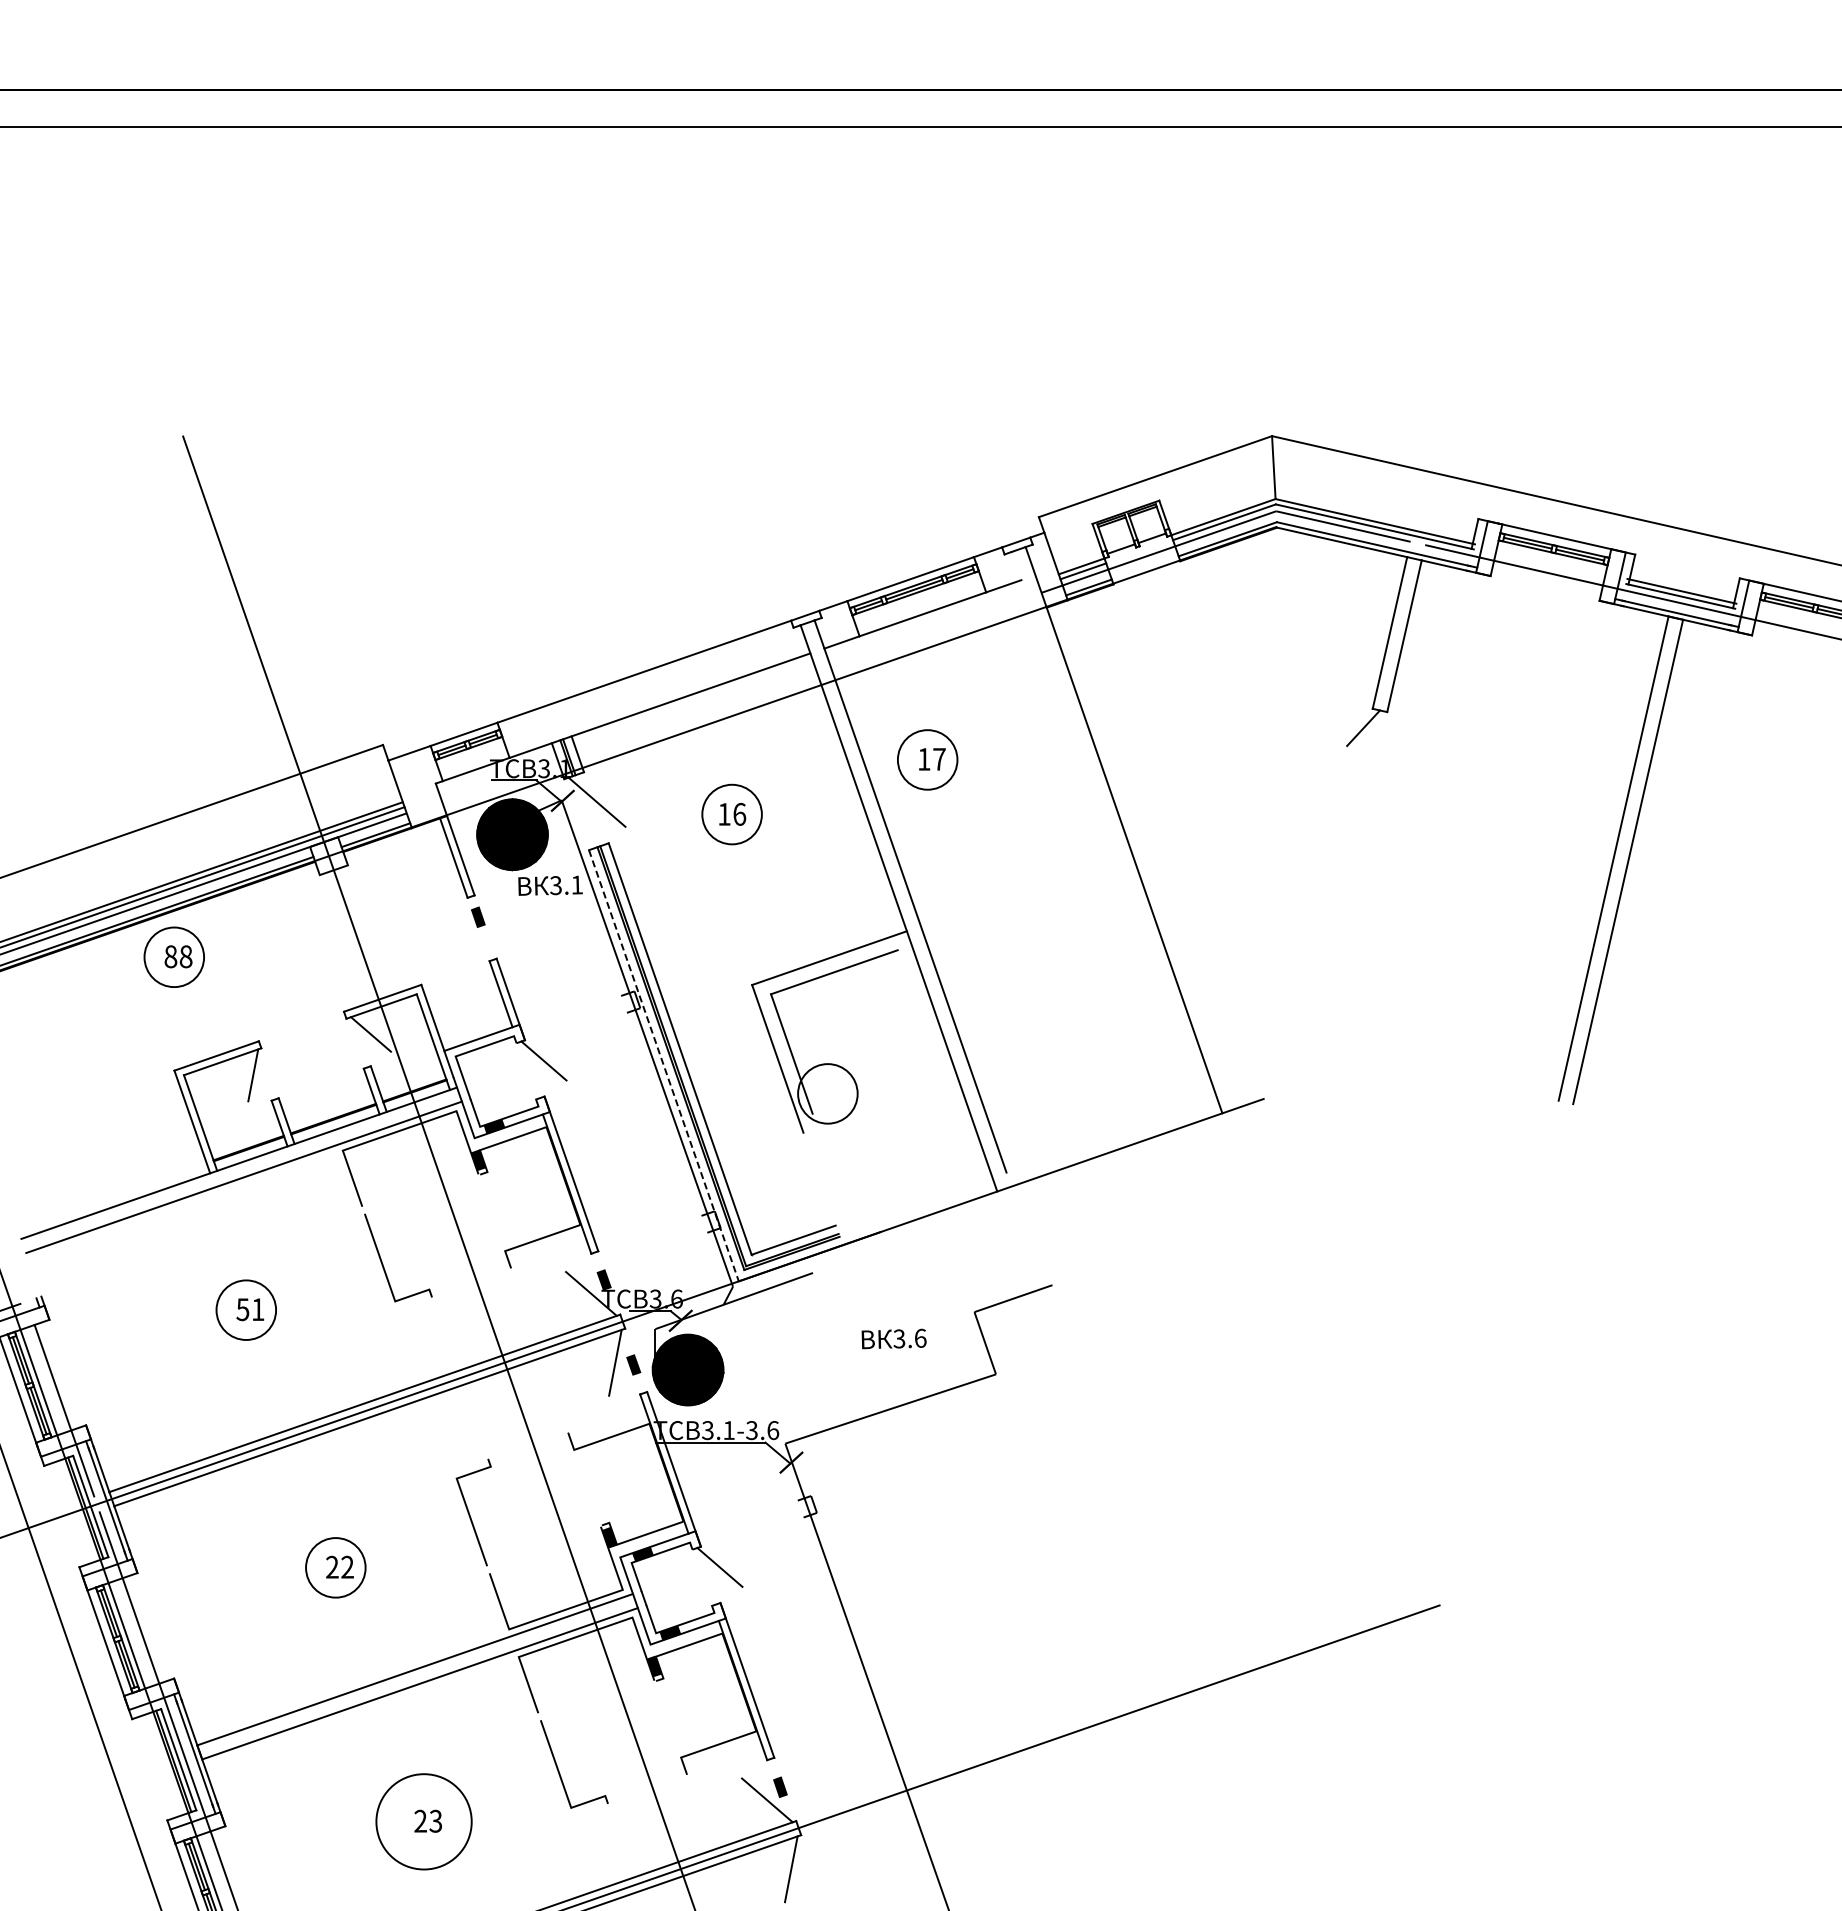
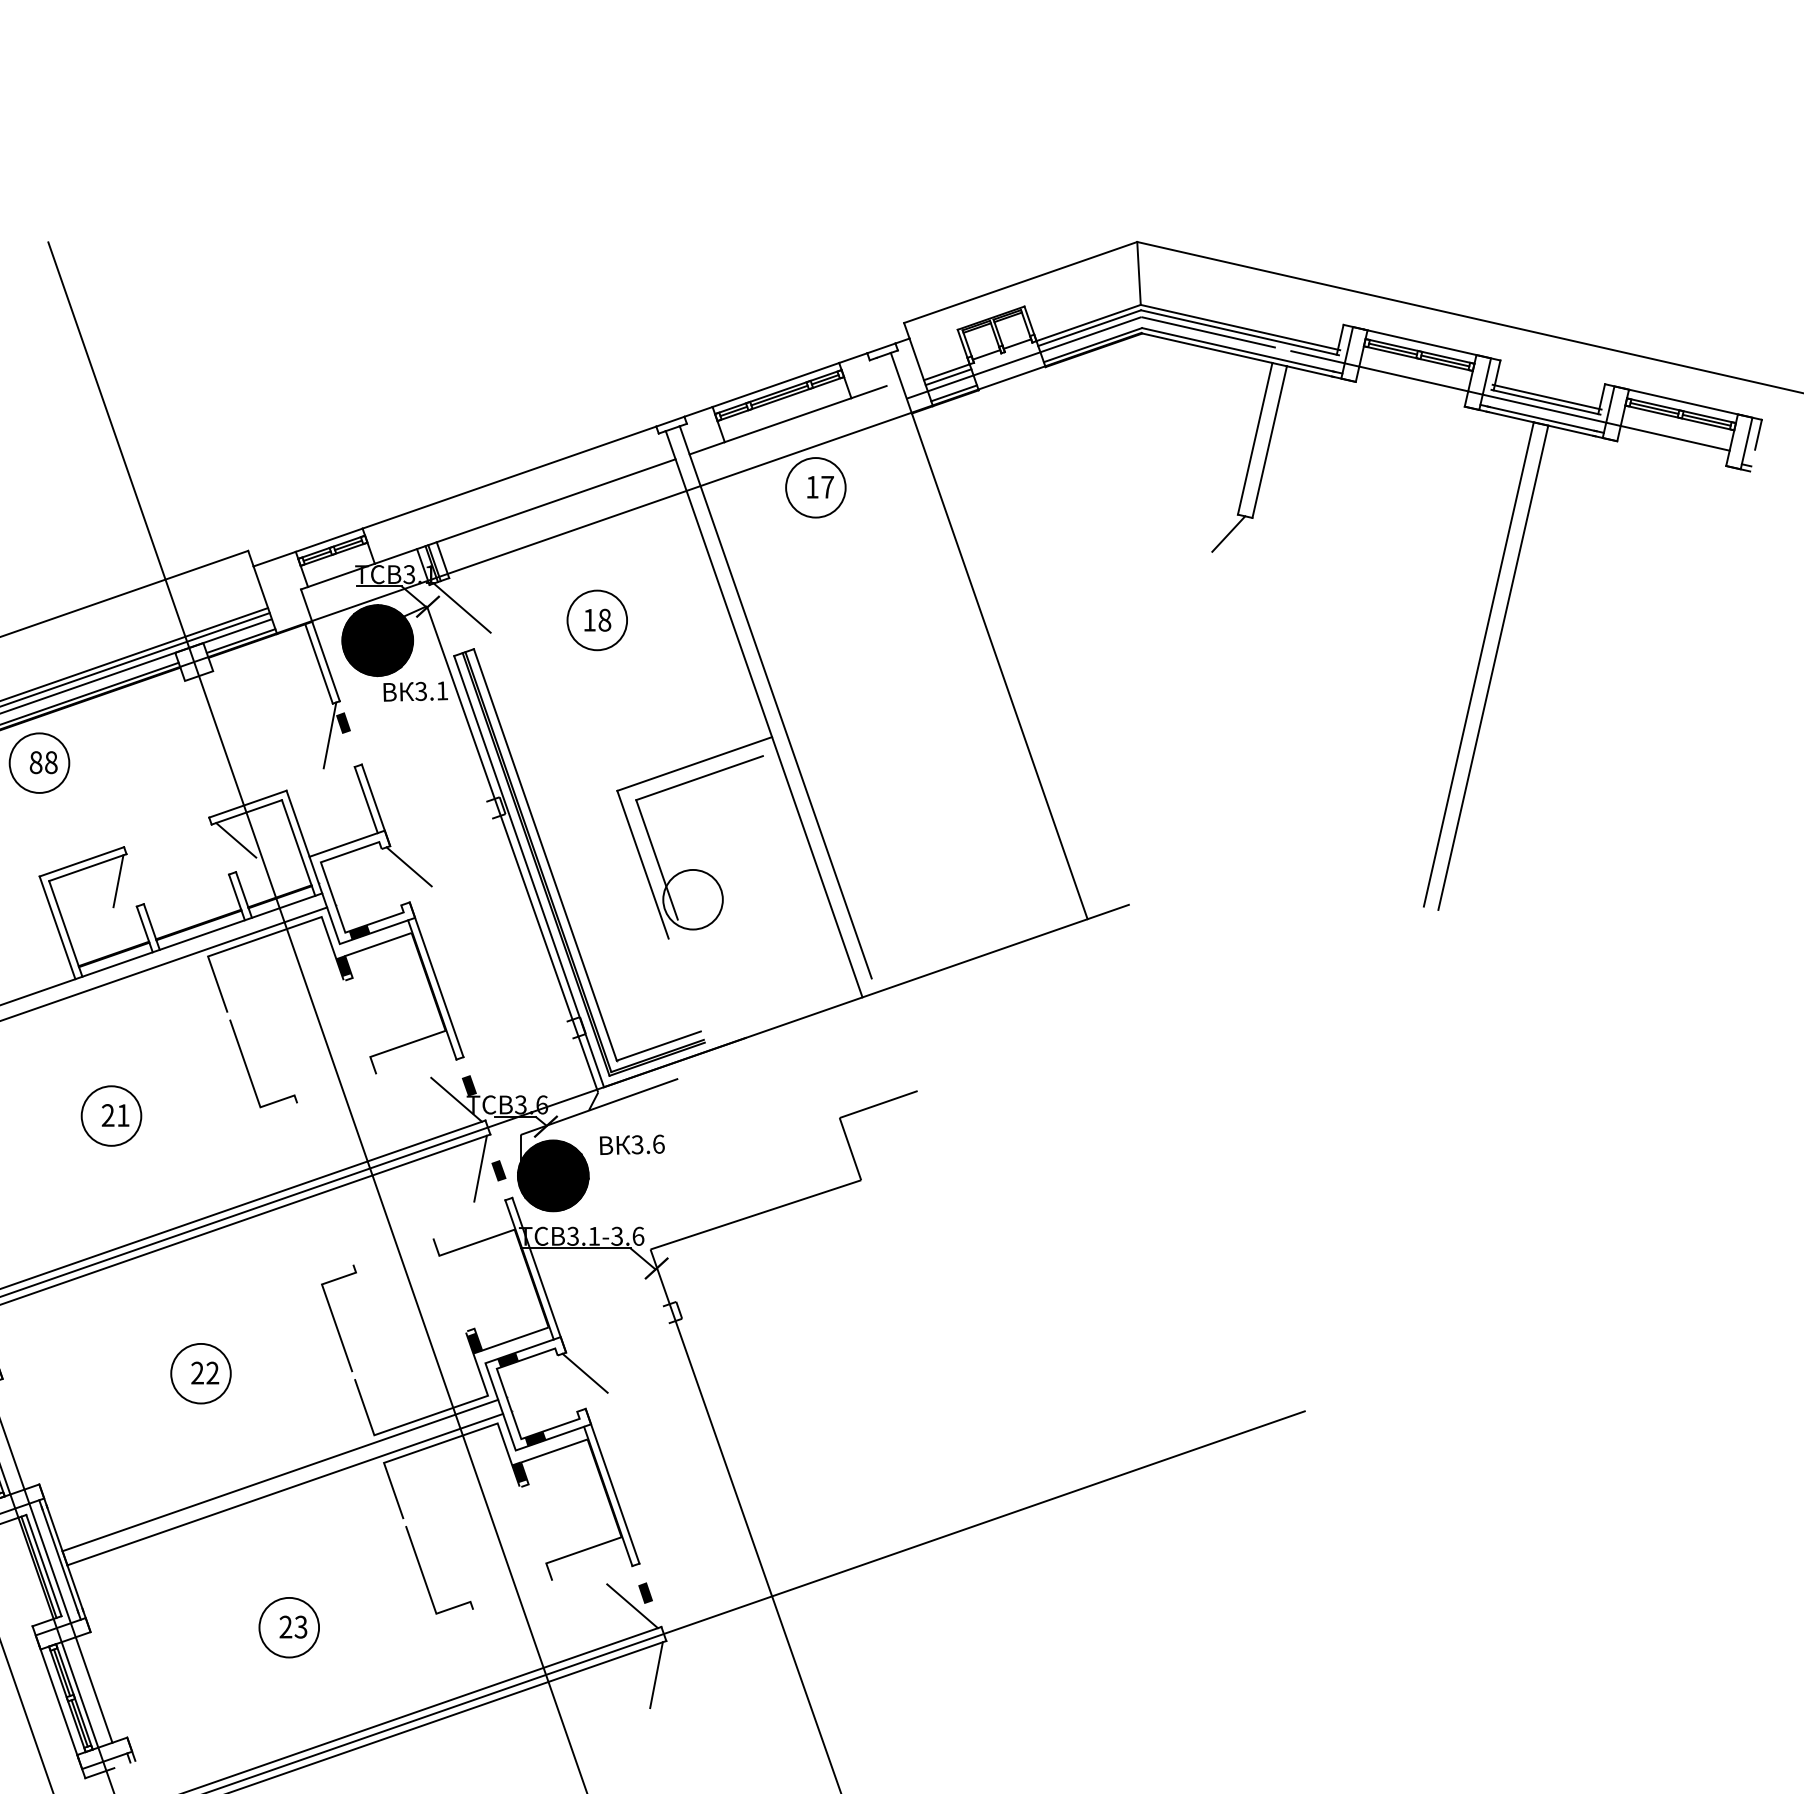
part: (927, 759) -> (815, 487), moved
text: (739, 813) -> (604, 619), 16 -> 18
line: (464, 929) -> (329, 735), added
line: (664, 1066) -> (529, 872), dashed -> solid
text: (242, 1309) -> (107, 1115), 51 -> 21
text: (893, 1338) -> (631, 1144), moved
circle: (423, 1821) -> (288, 1627), size x0.62

